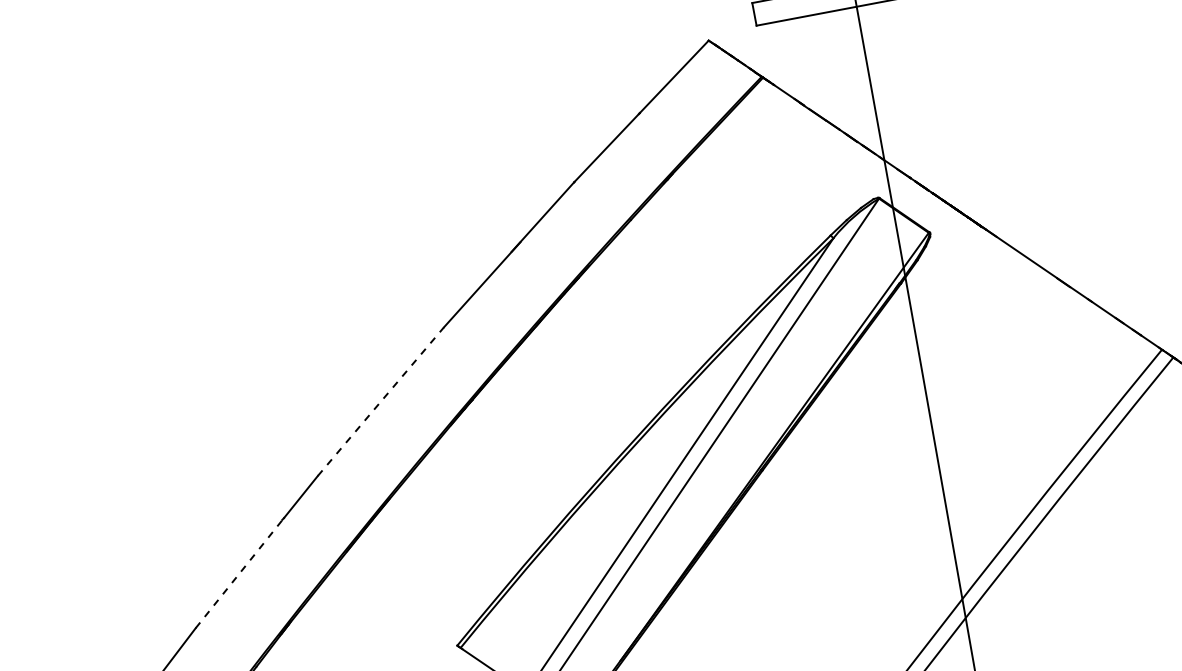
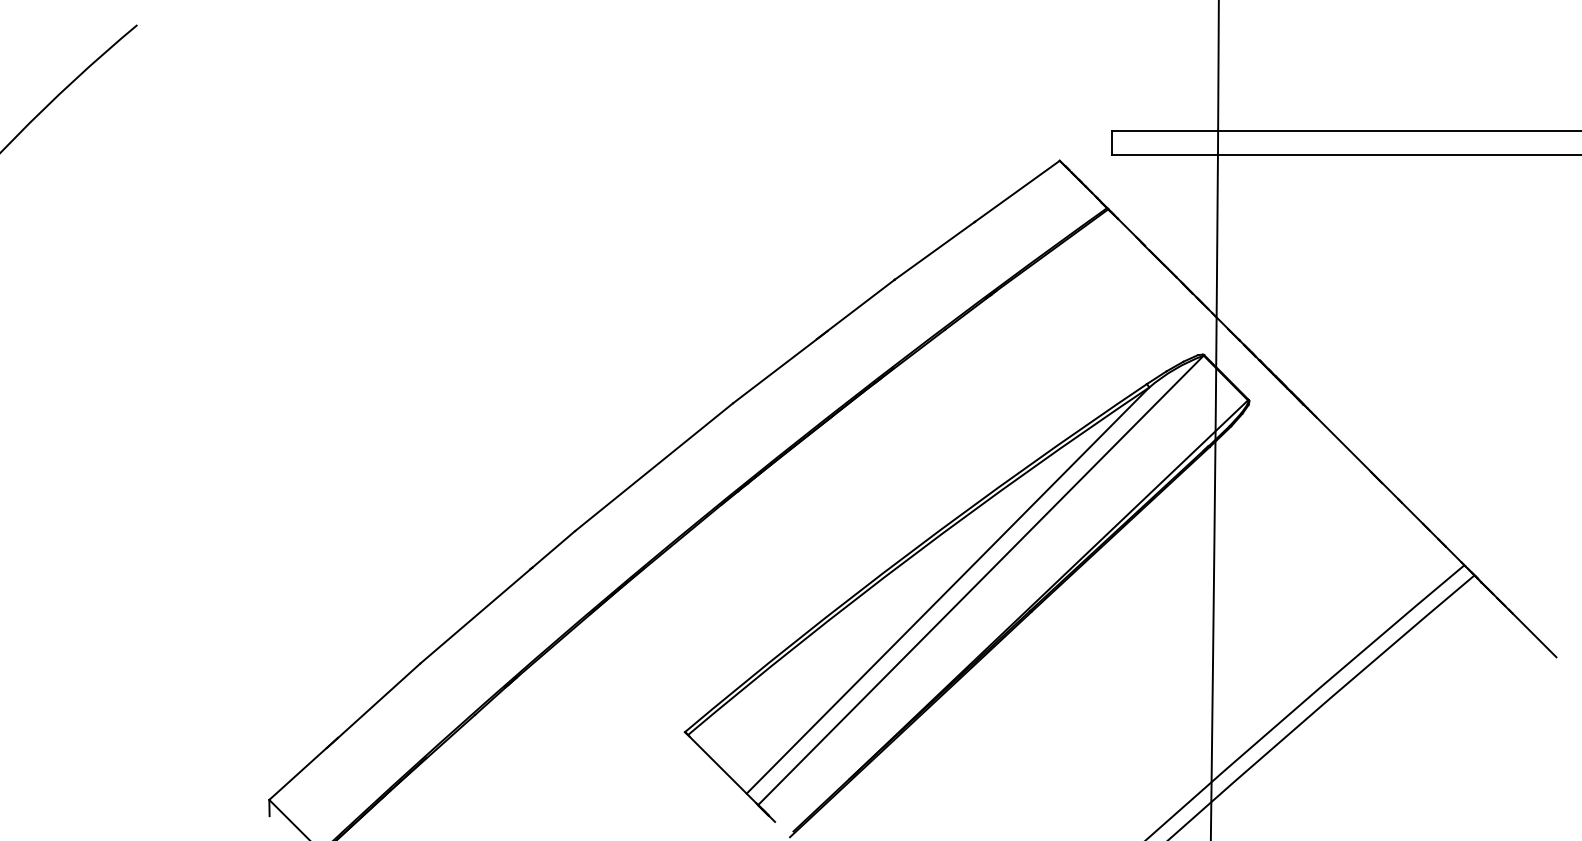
line: (381, 401) -> (654, 467), dashed -> solid
line: (240, 572) -> (476, 615), dashed -> solid

